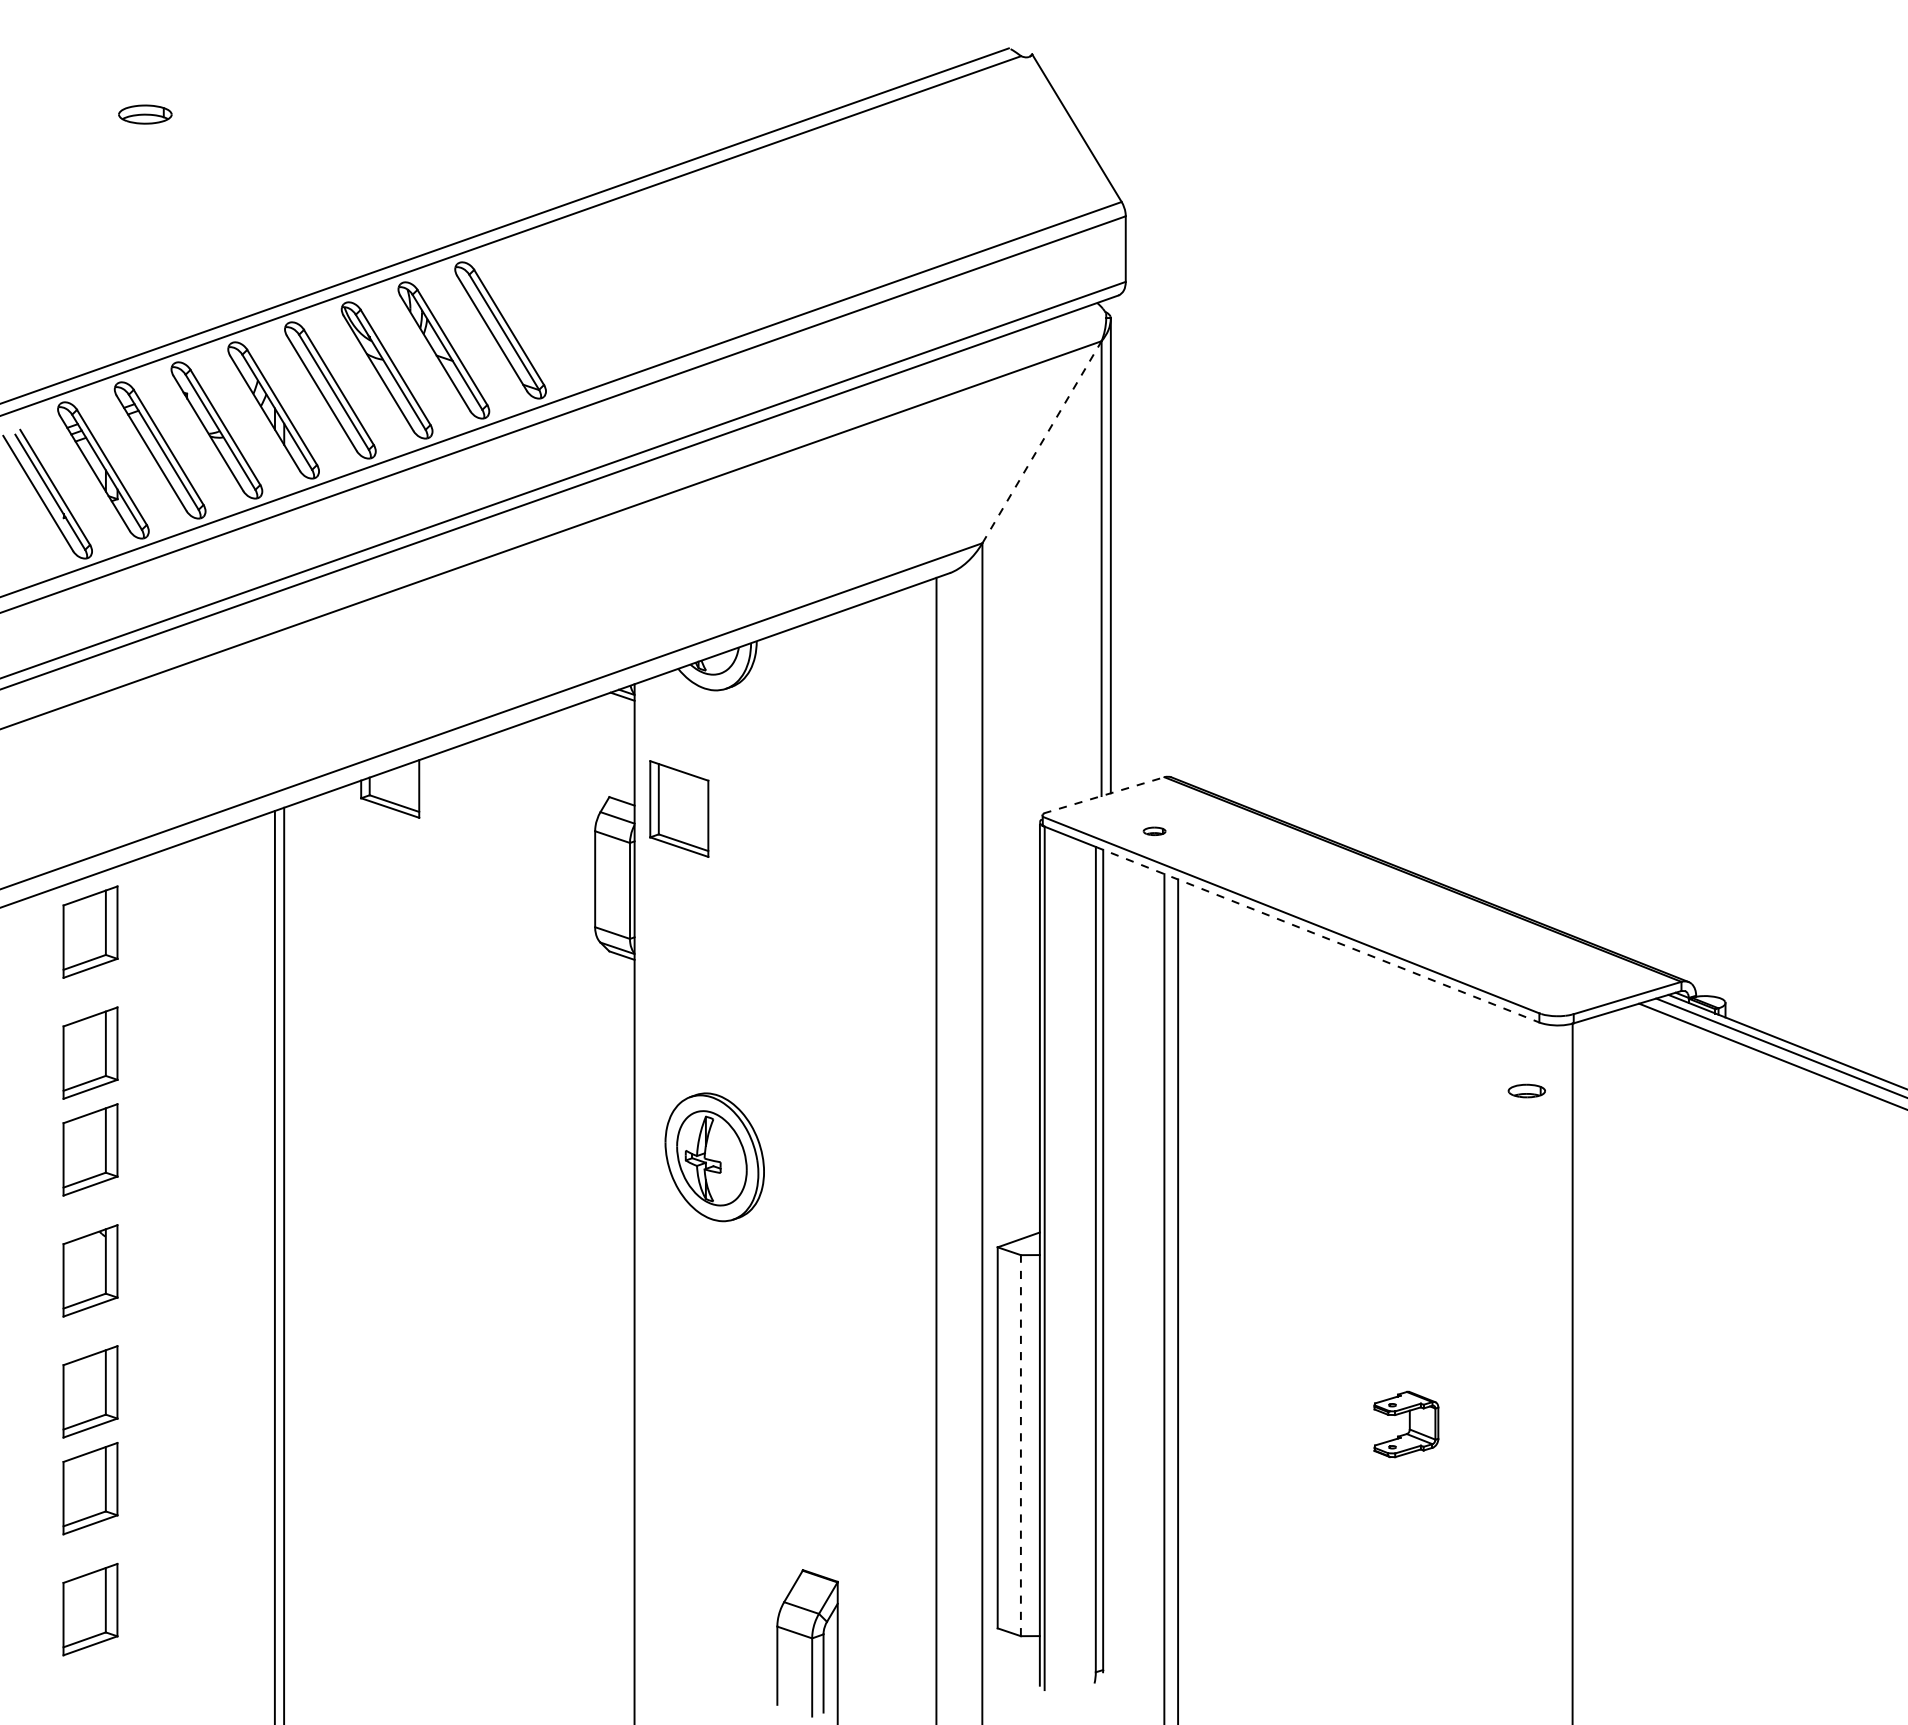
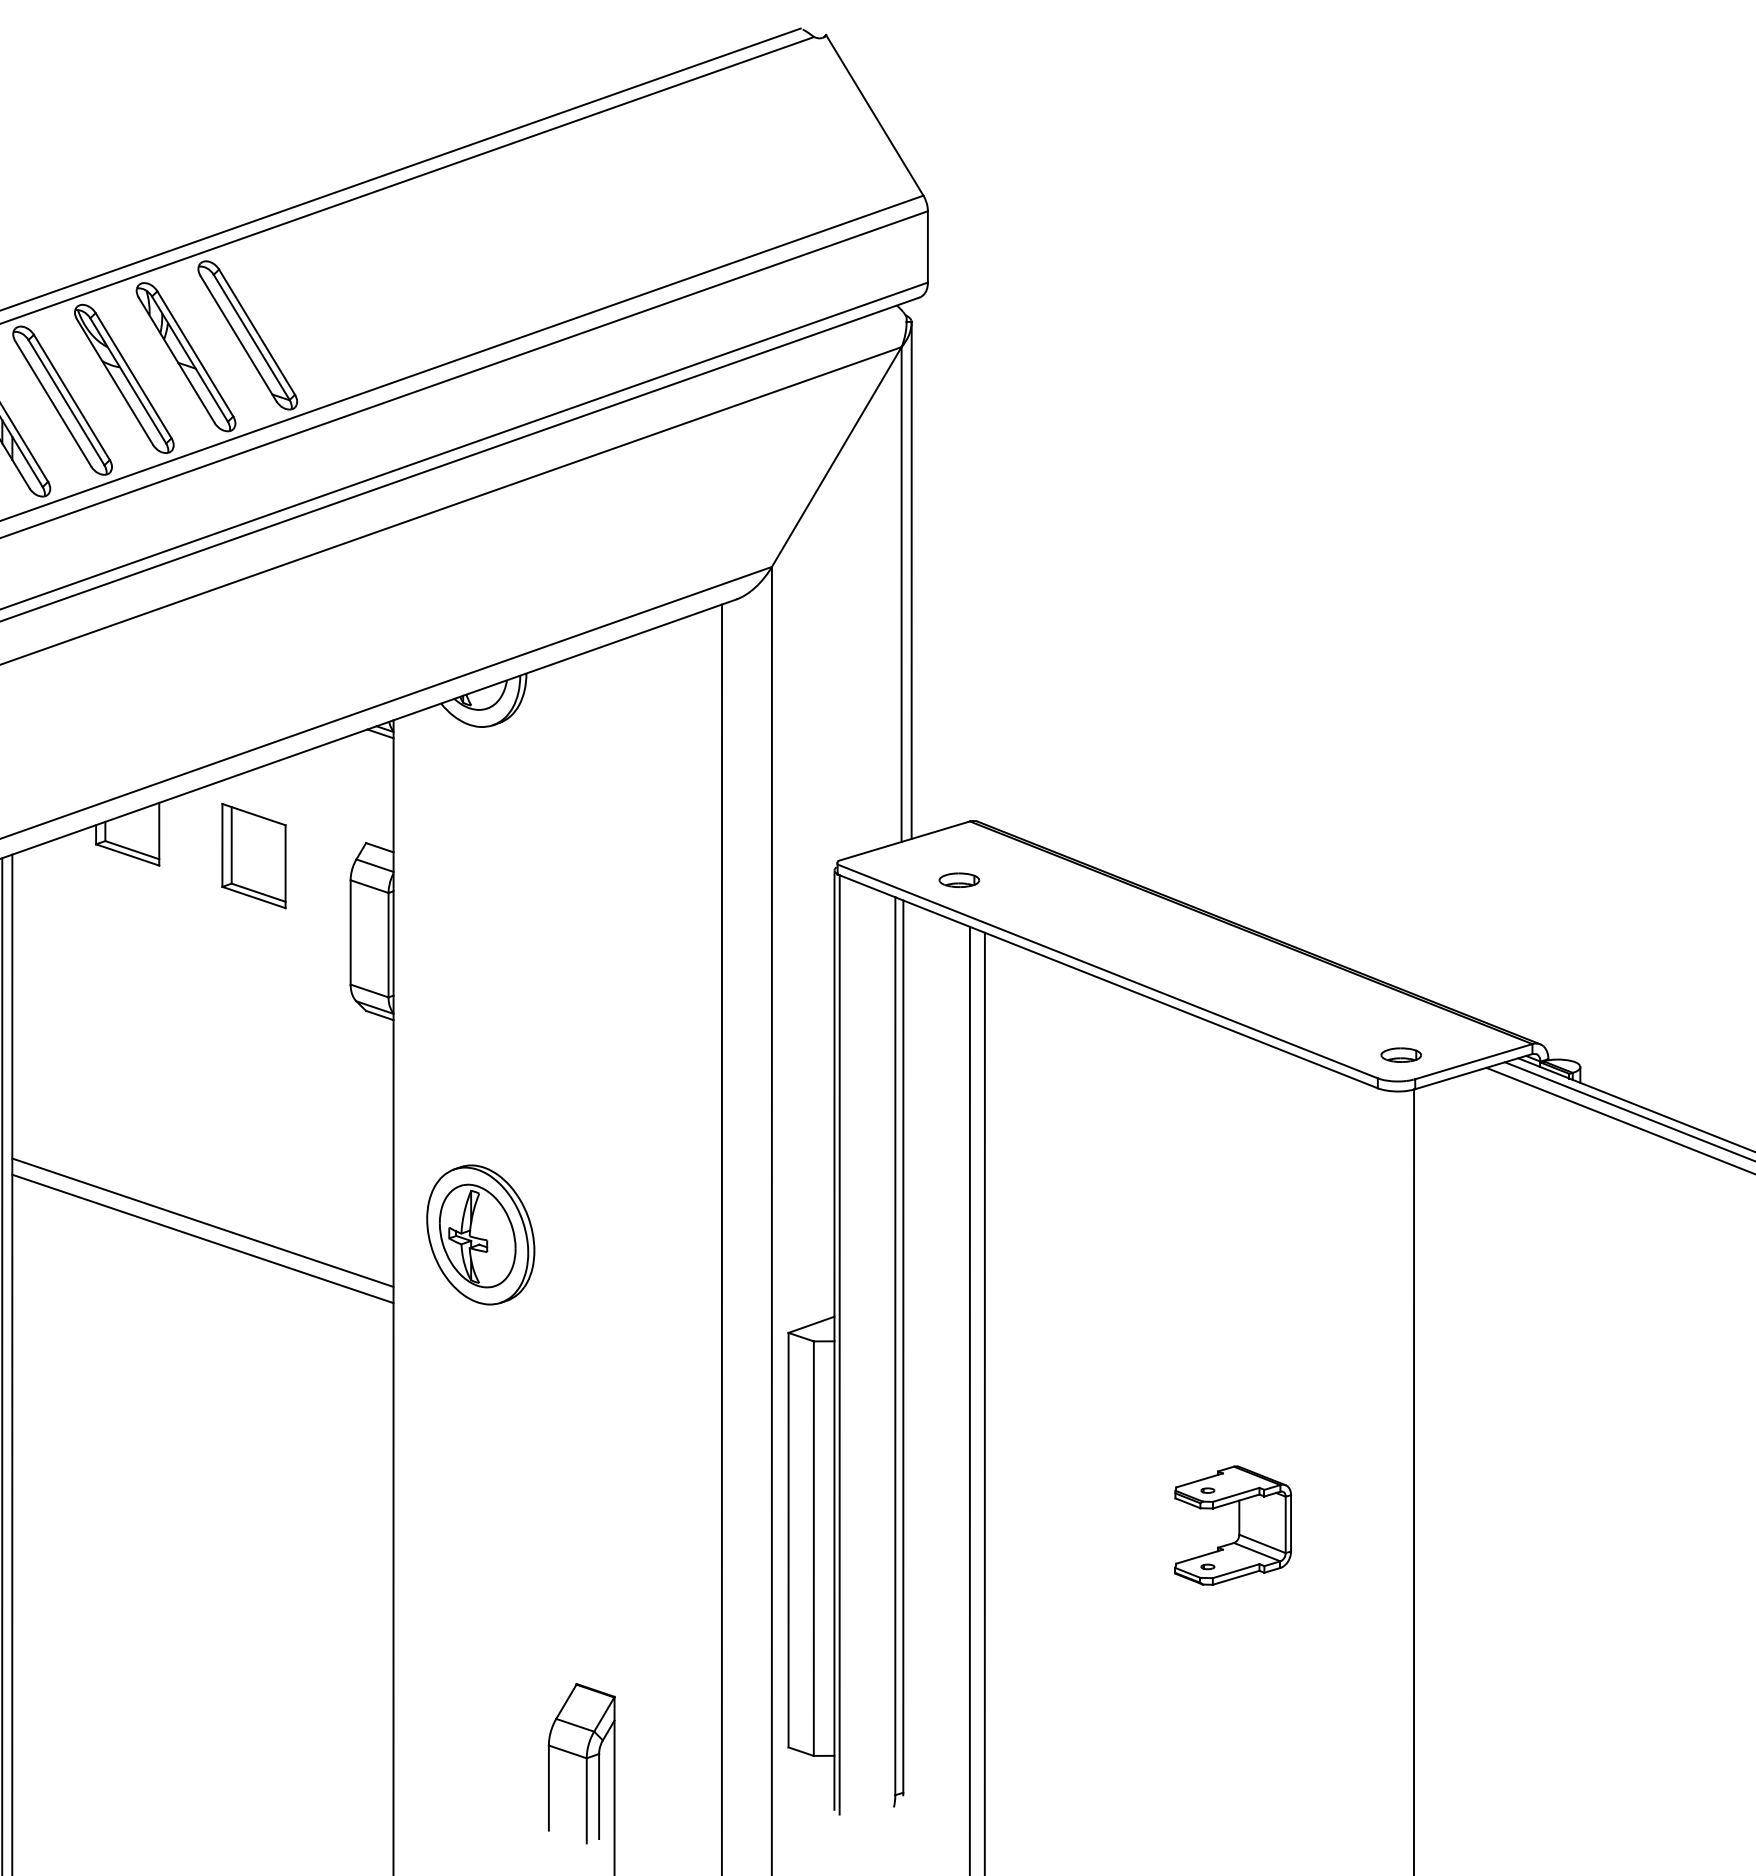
line: (1042, 441) -> (837, 456), dashed -> solid
line: (1104, 795) -> (904, 841), dashed -> solid
part: (679, 808) -> (254, 855), moved
part: (1154, 831) -> (959, 880), size x1.67
line: (1318, 934) -> (1137, 992), dashed -> solid
part: (1526, 1090) -> (1400, 1054), moved
line: (459, 1146) -> (203, 1223), added
line: (459, 1160) -> (203, 1238), added
part: (1406, 1424) -> (1233, 1525), size x1.67
line: (1020, 1445) -> (813, 1548), dashed -> solid

